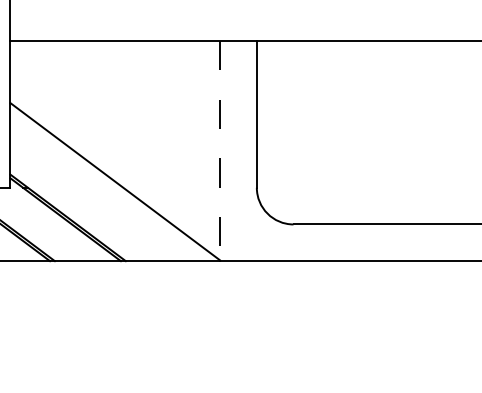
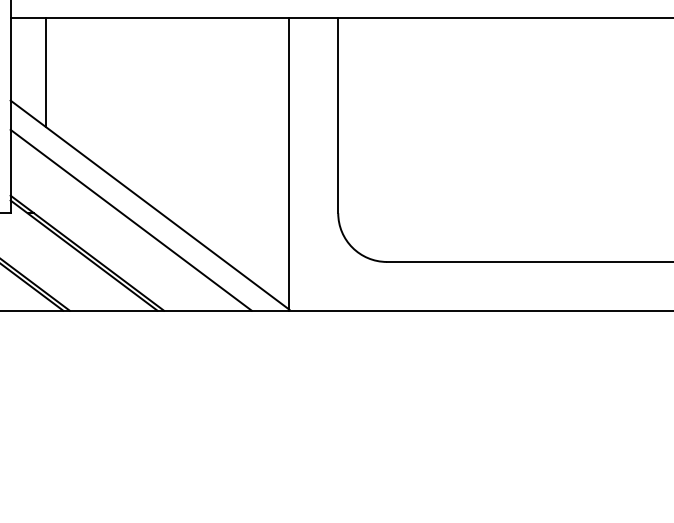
line: (36, 81) -> (45, 72), added
line: (220, 151) -> (289, 164), dashed -> solid
line: (100, 192) -> (130, 219), added

